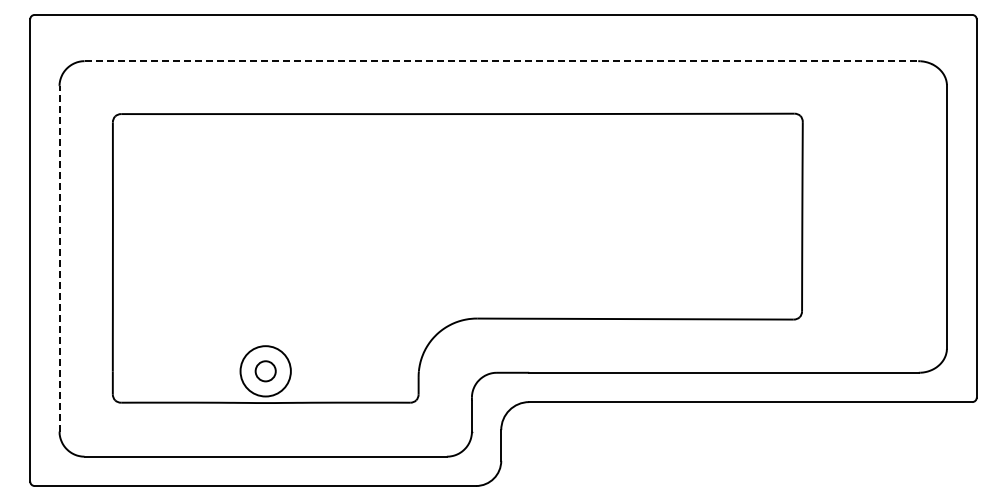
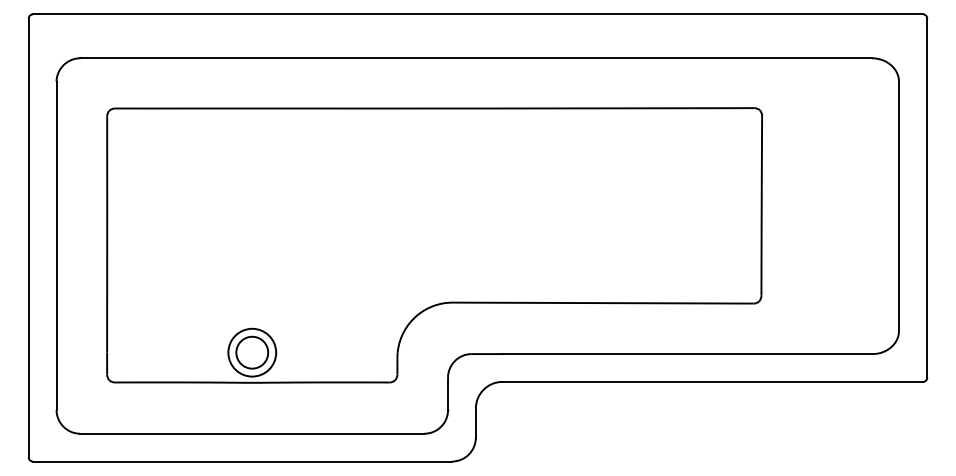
line: (501, 61) -> (476, 58), dashed -> solid
line: (59, 258) -> (56, 245), dashed -> solid
circle: (265, 371) -> (252, 352), size x1.67

